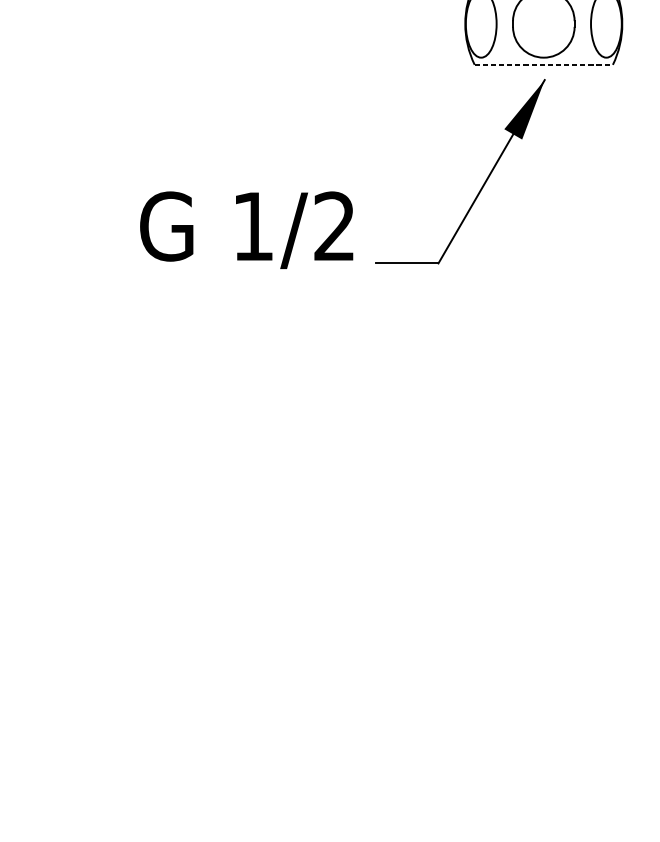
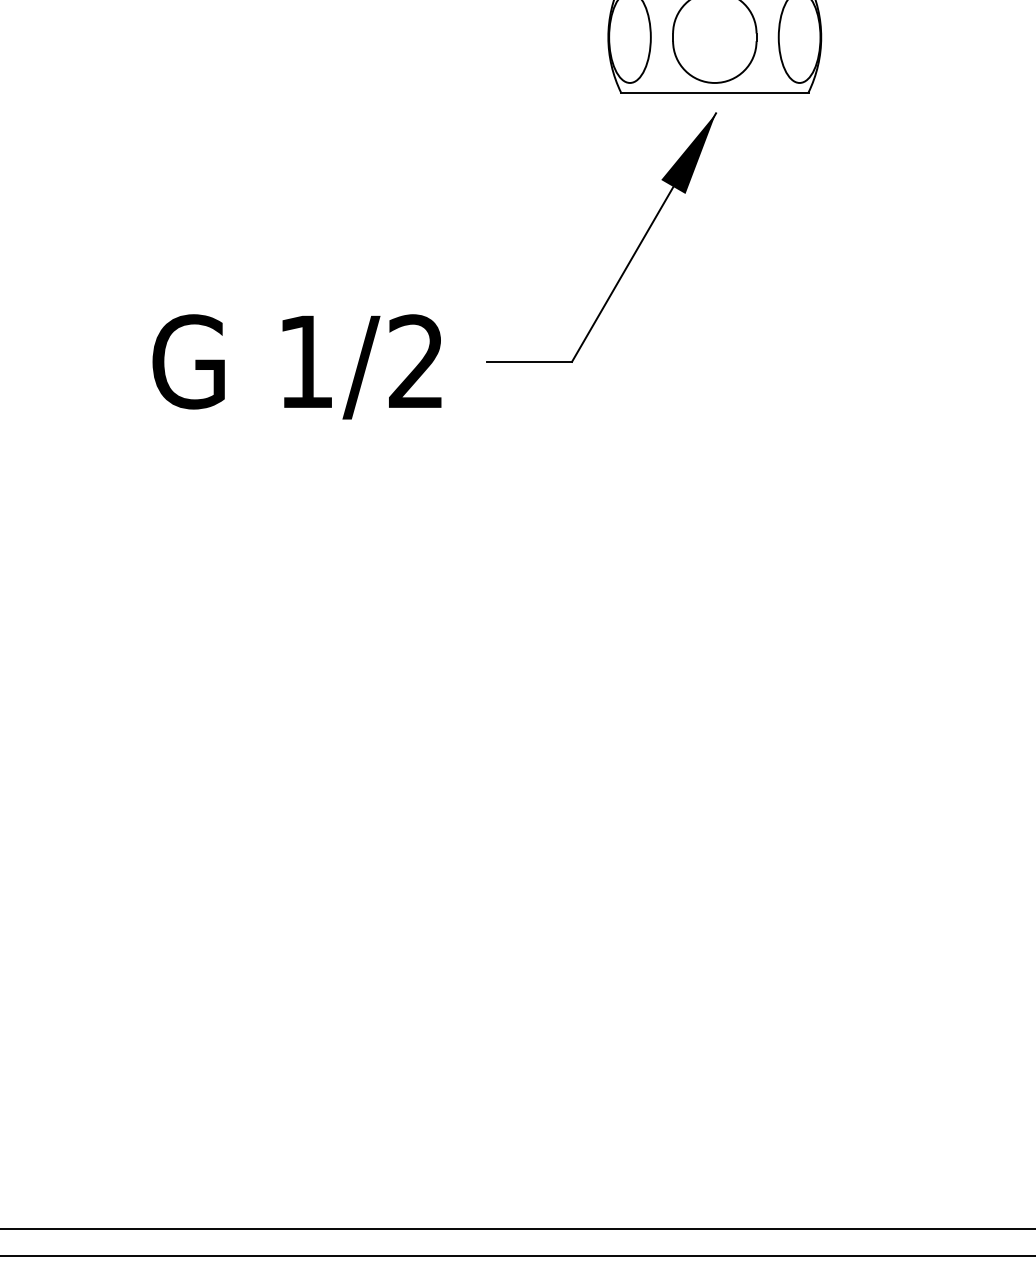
line: (543, 64) -> (714, 92), dashed -> solid
text: (246, 229) -> (296, 366), moved

